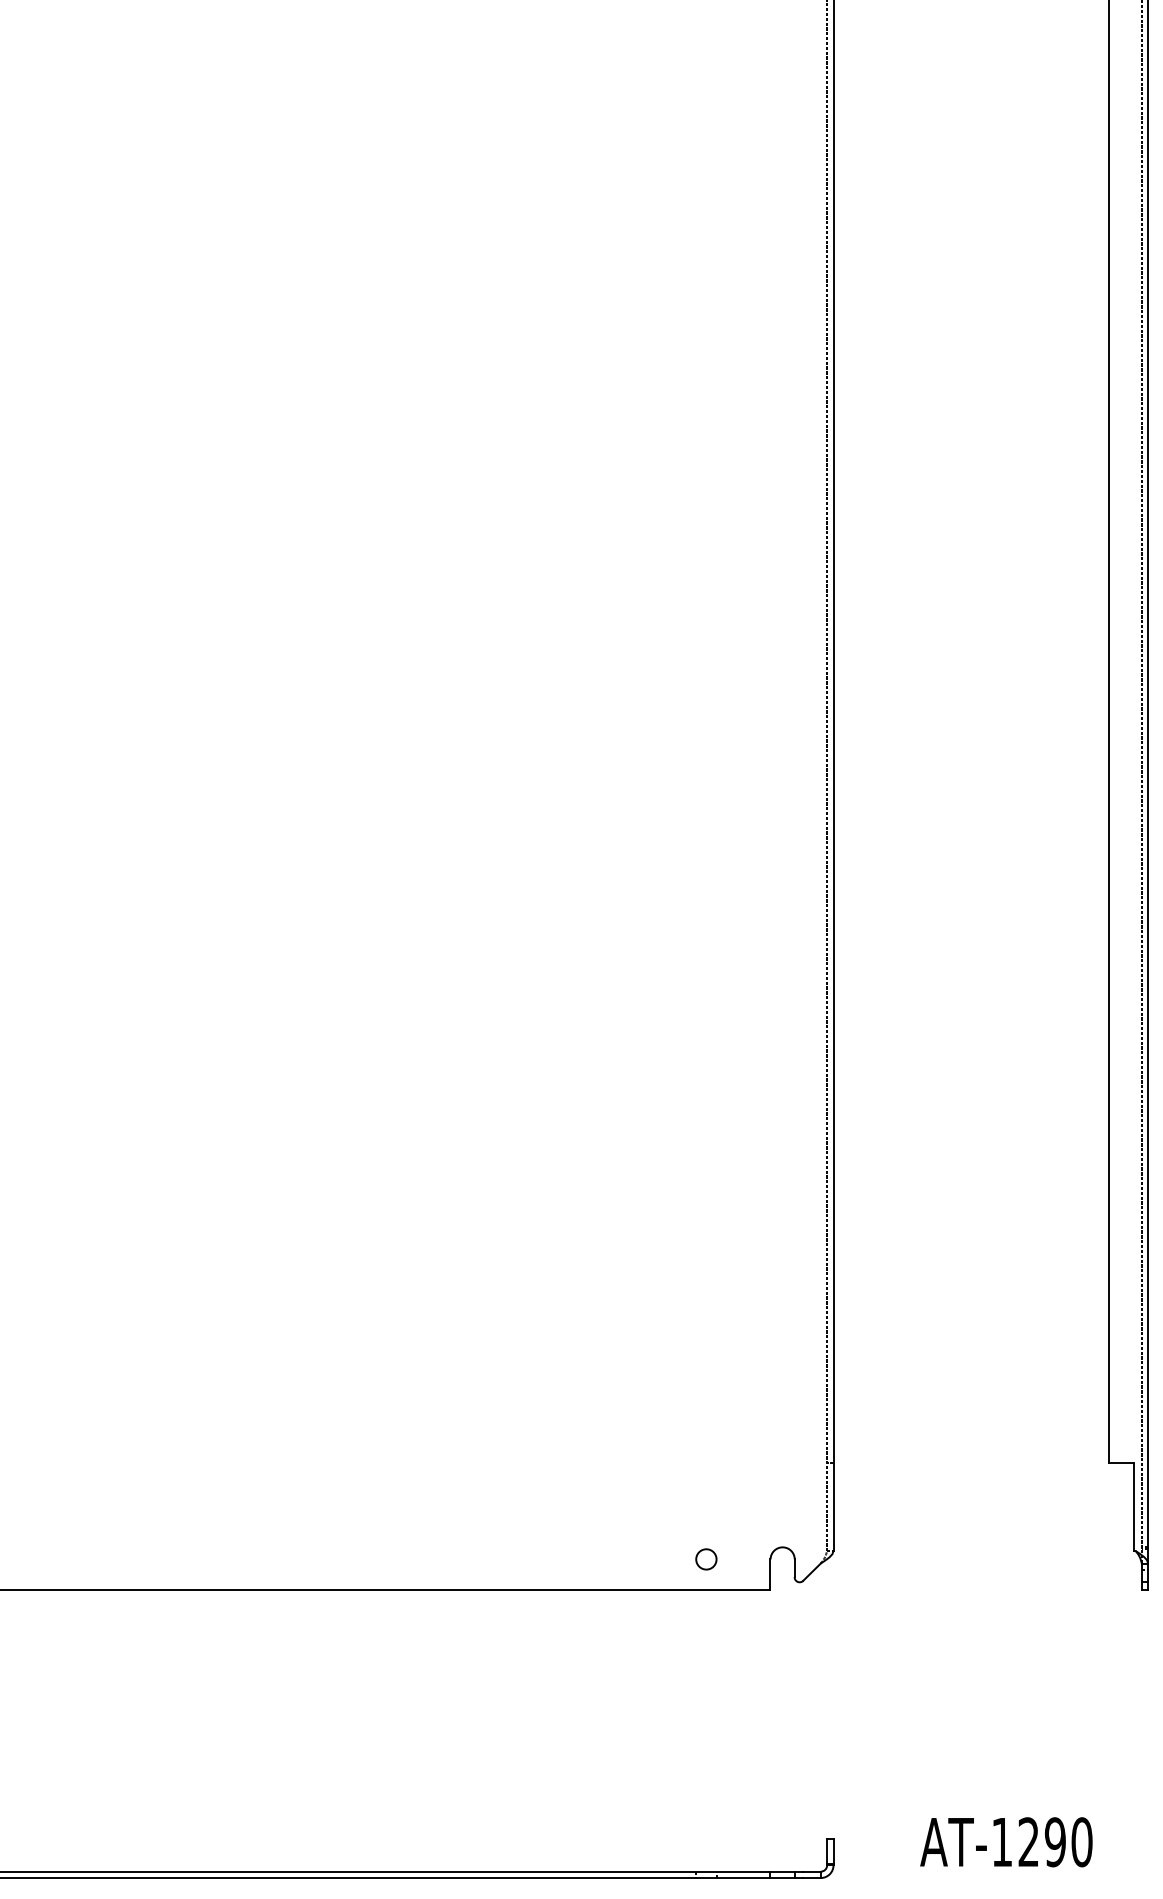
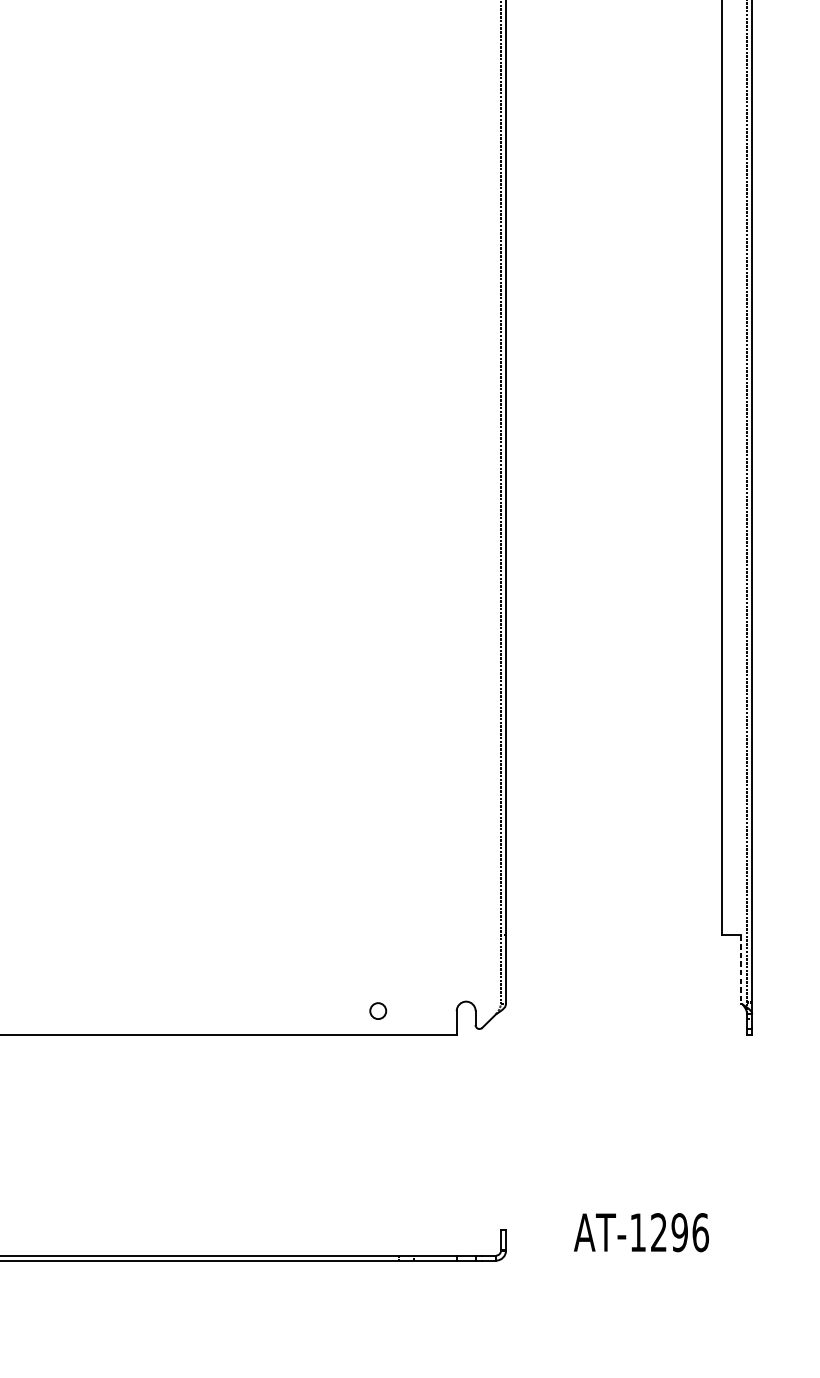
line: (1134, 1506) -> (741, 969), solid -> dashed
circle: (706, 1559) -> (378, 1011), moved
text: (1081, 1842) -> (700, 1232), AT-1290 -> AT-1296

